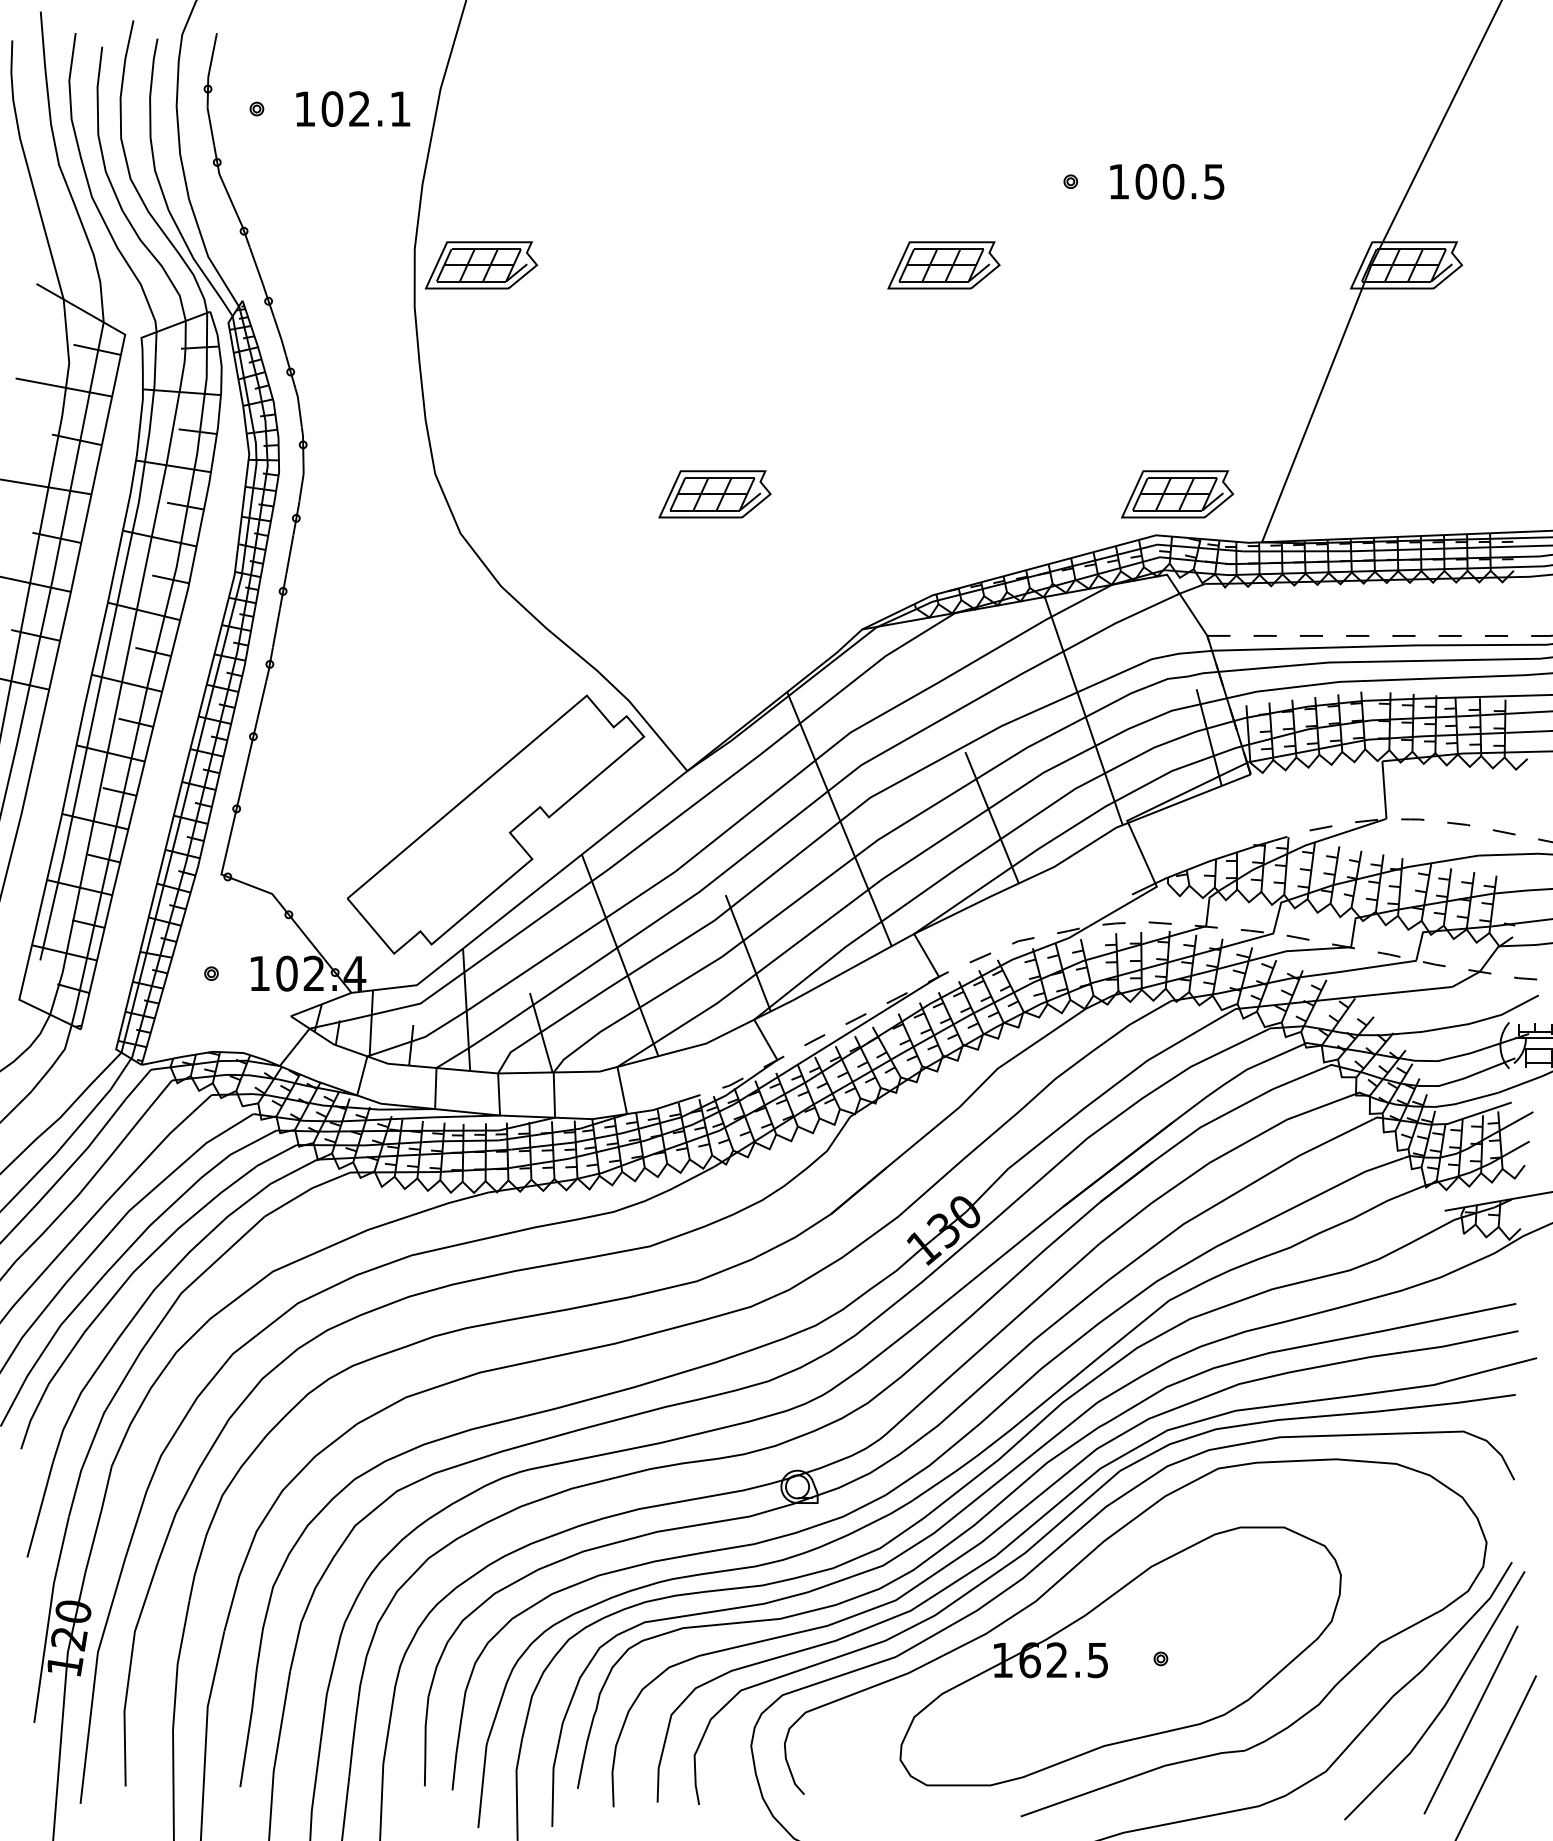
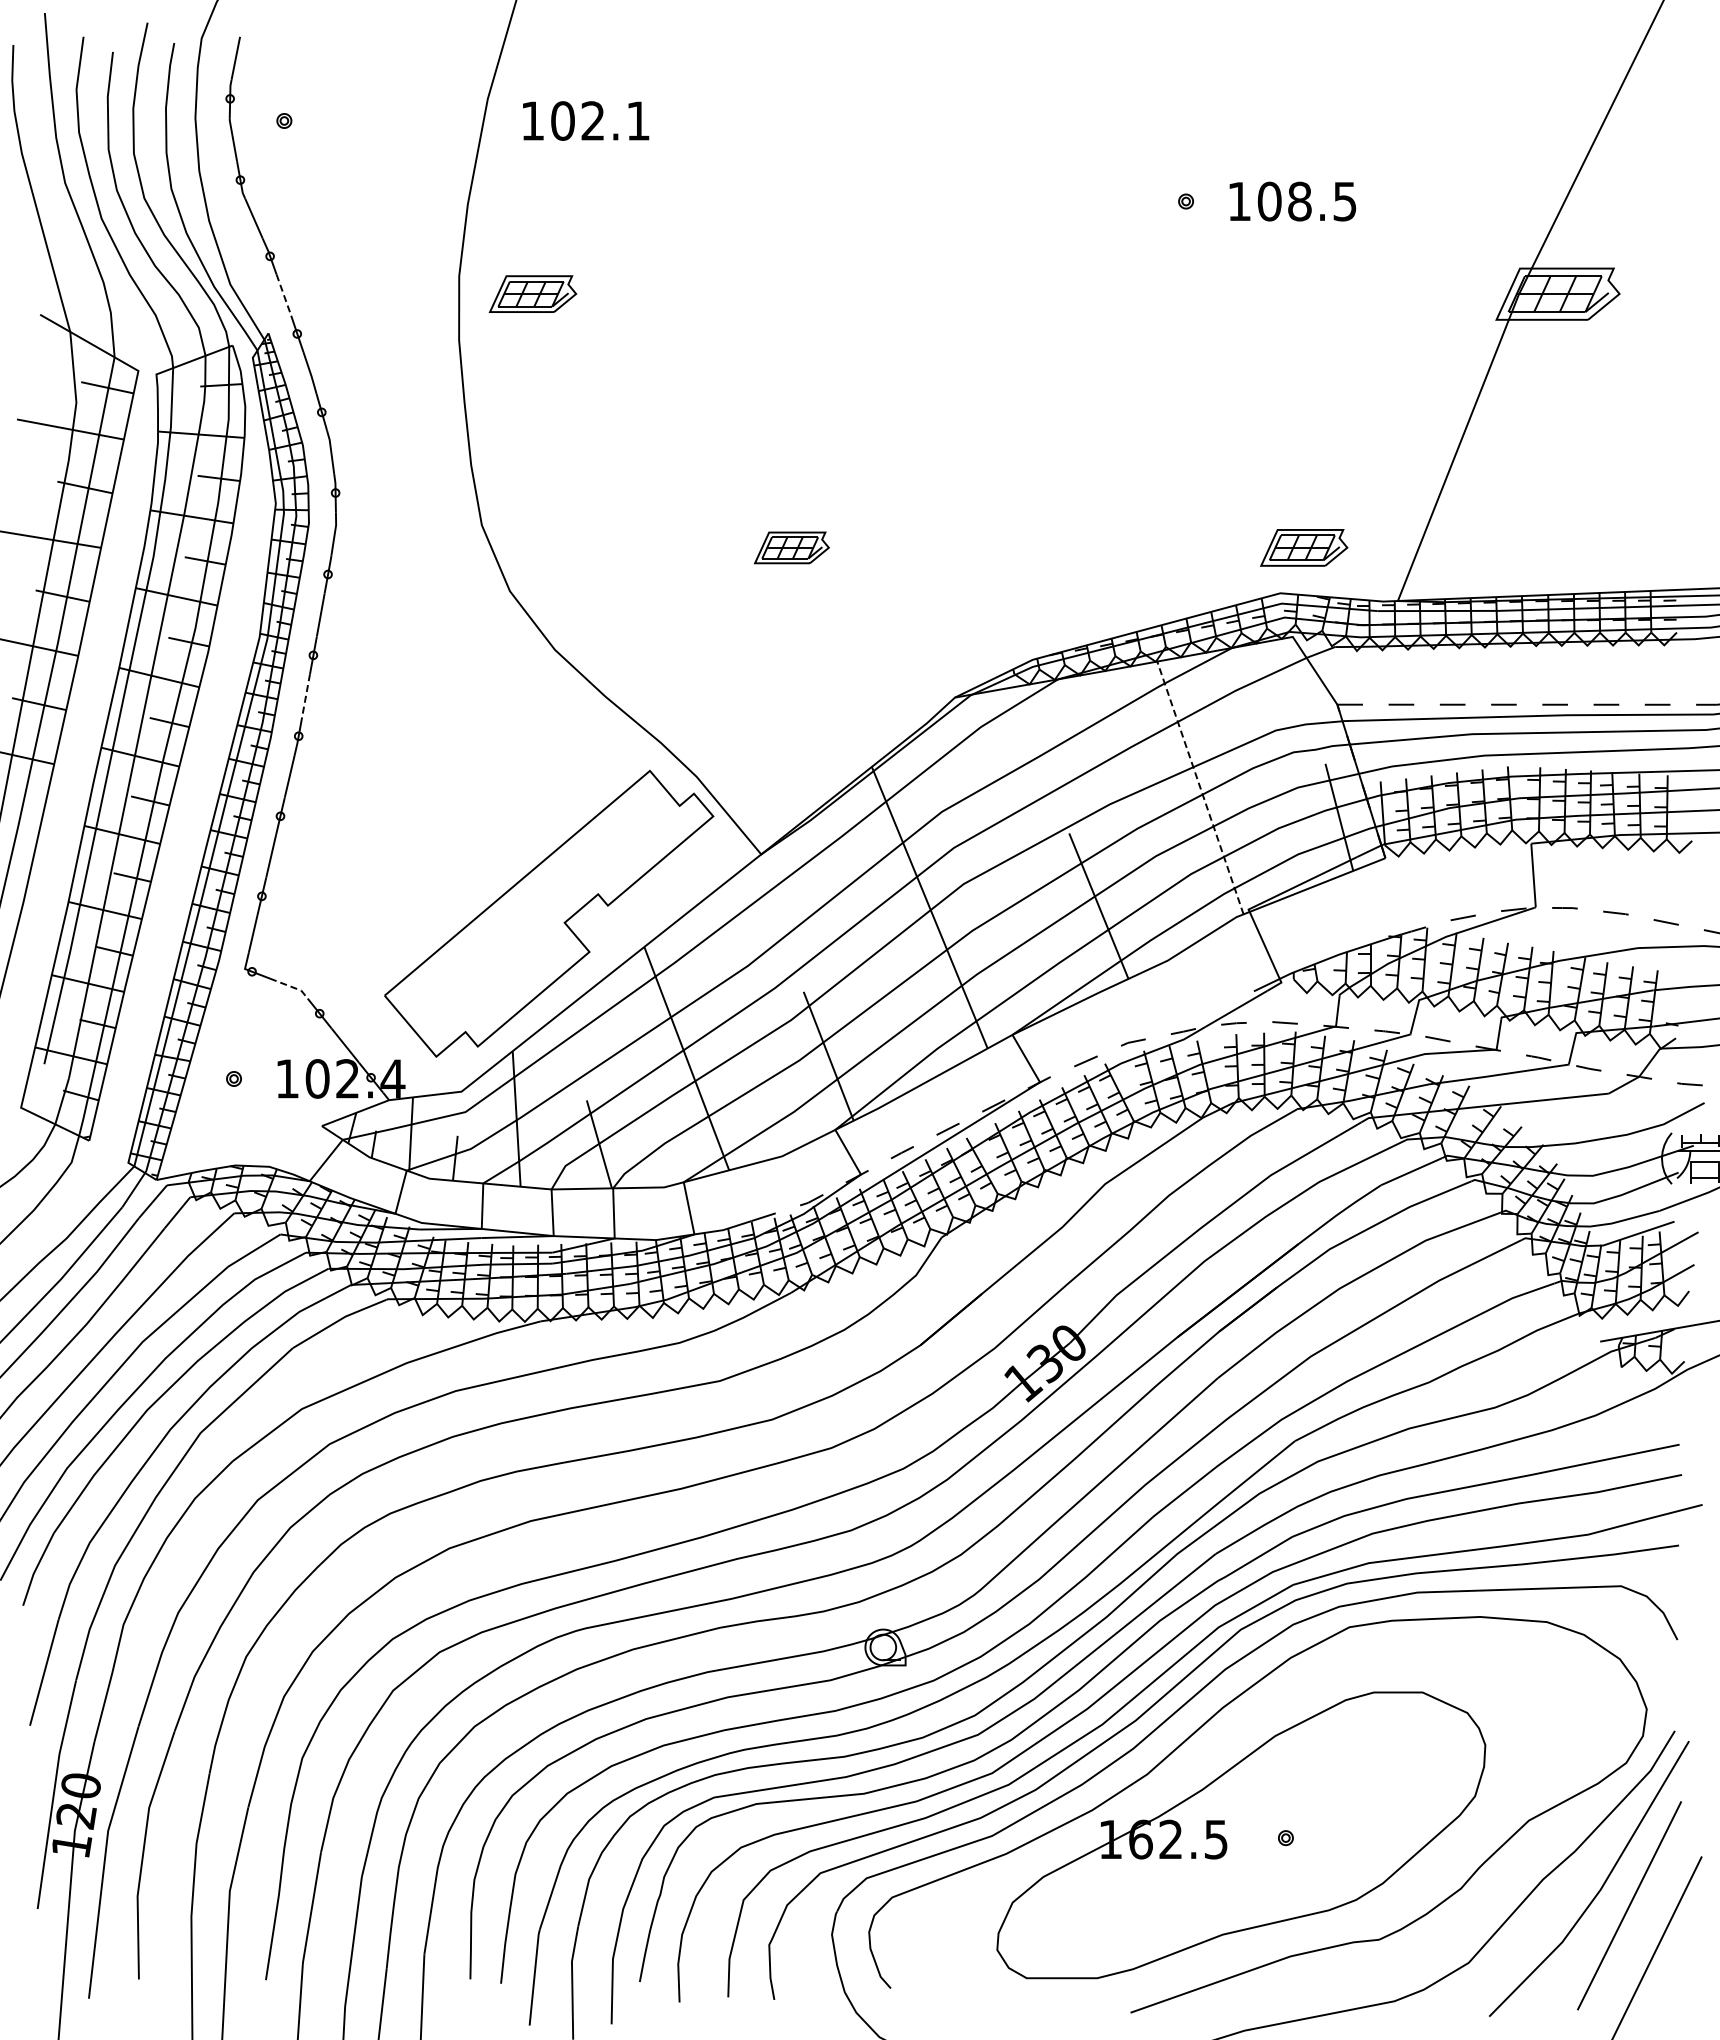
text: (353, 108) -> (586, 120), moved
text: (1173, 181) -> (1299, 201), 100.5 -> 108.5
part: (480, 264) -> (532, 293), size x0.7
part: (943, 264) -> (1045, 293), removed
line: (256, 266) -> (283, 295), solid -> dashed
part: (714, 494) -> (791, 547), size x0.6
part: (1176, 494) -> (1303, 547), size x0.7
line: (276, 627) -> (306, 695), solid -> dashed
line: (1083, 711) -> (1200, 788), solid -> dashed
line: (263, 890) -> (291, 986), solid -> dashed

